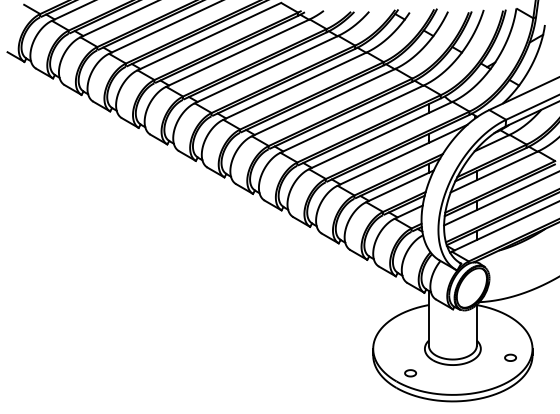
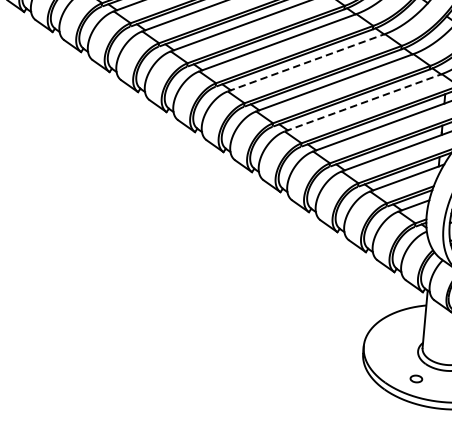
line: (295, 85) -> (306, 62), solid -> dashed
line: (352, 118) -> (363, 102), solid -> dashed
part: (410, 373) -> (416, 379), moved

